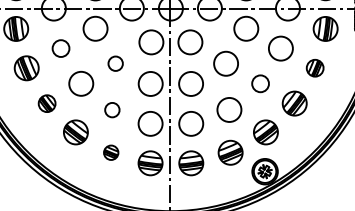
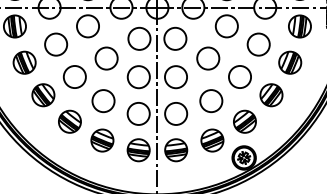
circle: (61, 48) -> (56, 44), size x1.43
circle: (115, 63) -> (106, 58), size x1.67
part: (315, 68) -> (290, 62), size x1.43
circle: (260, 83) -> (239, 76), size x1.43
part: (47, 103) -> (43, 95), size x1.43
circle: (112, 110) -> (103, 101), size x1.67
part: (111, 152) -> (102, 140), size x1.67

